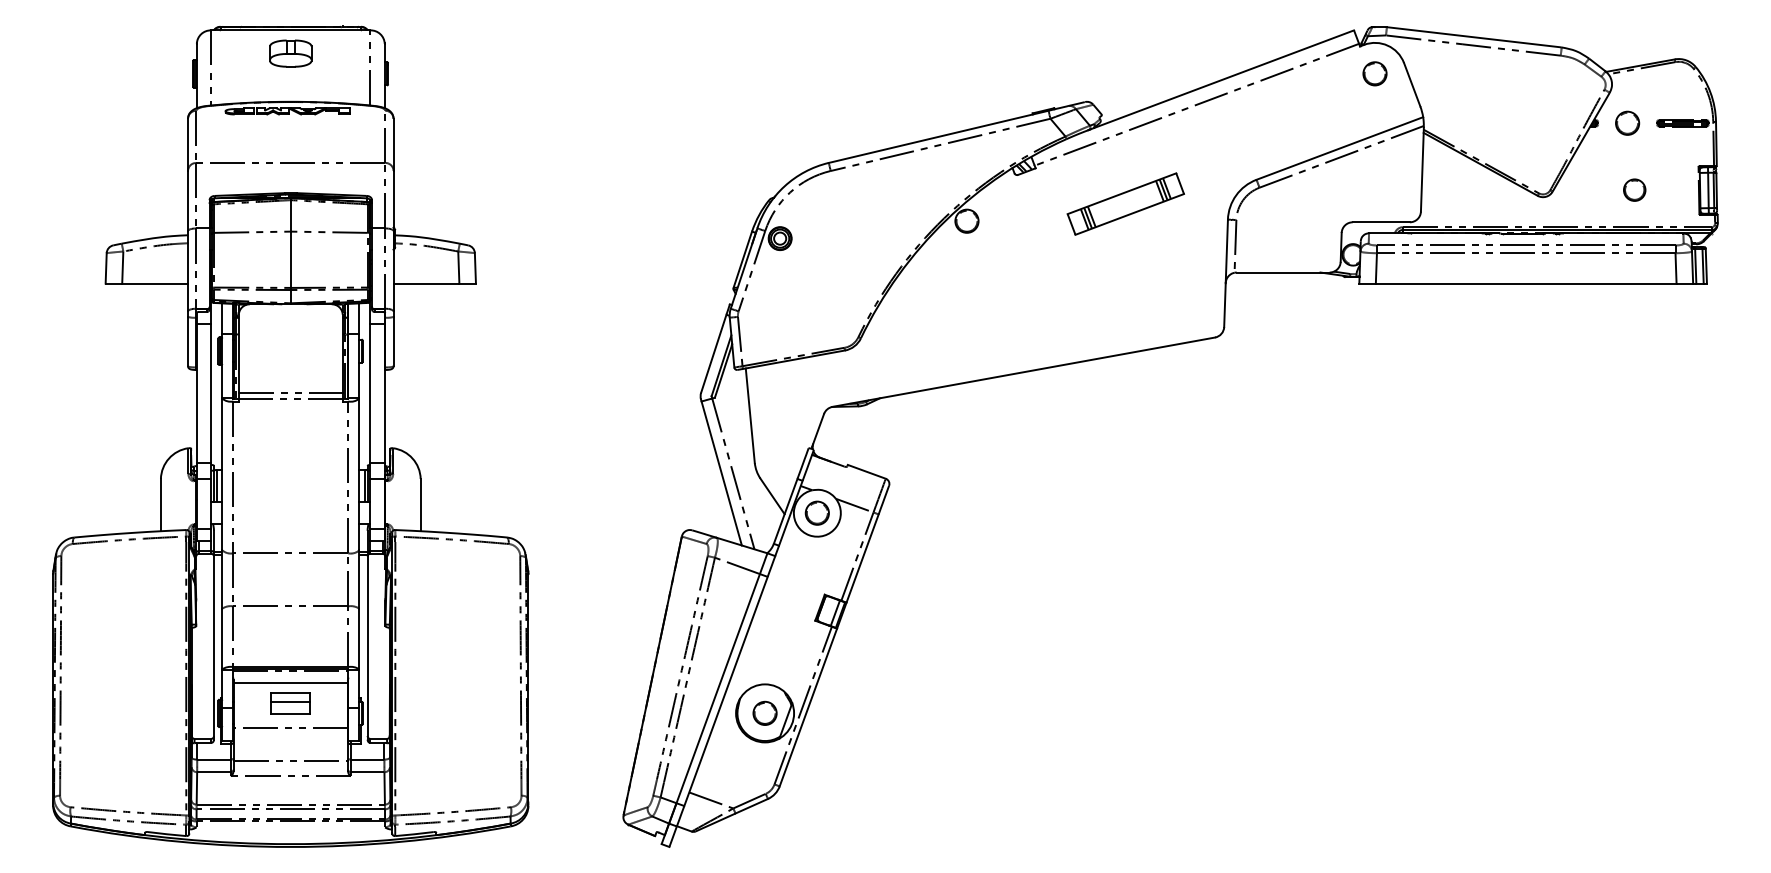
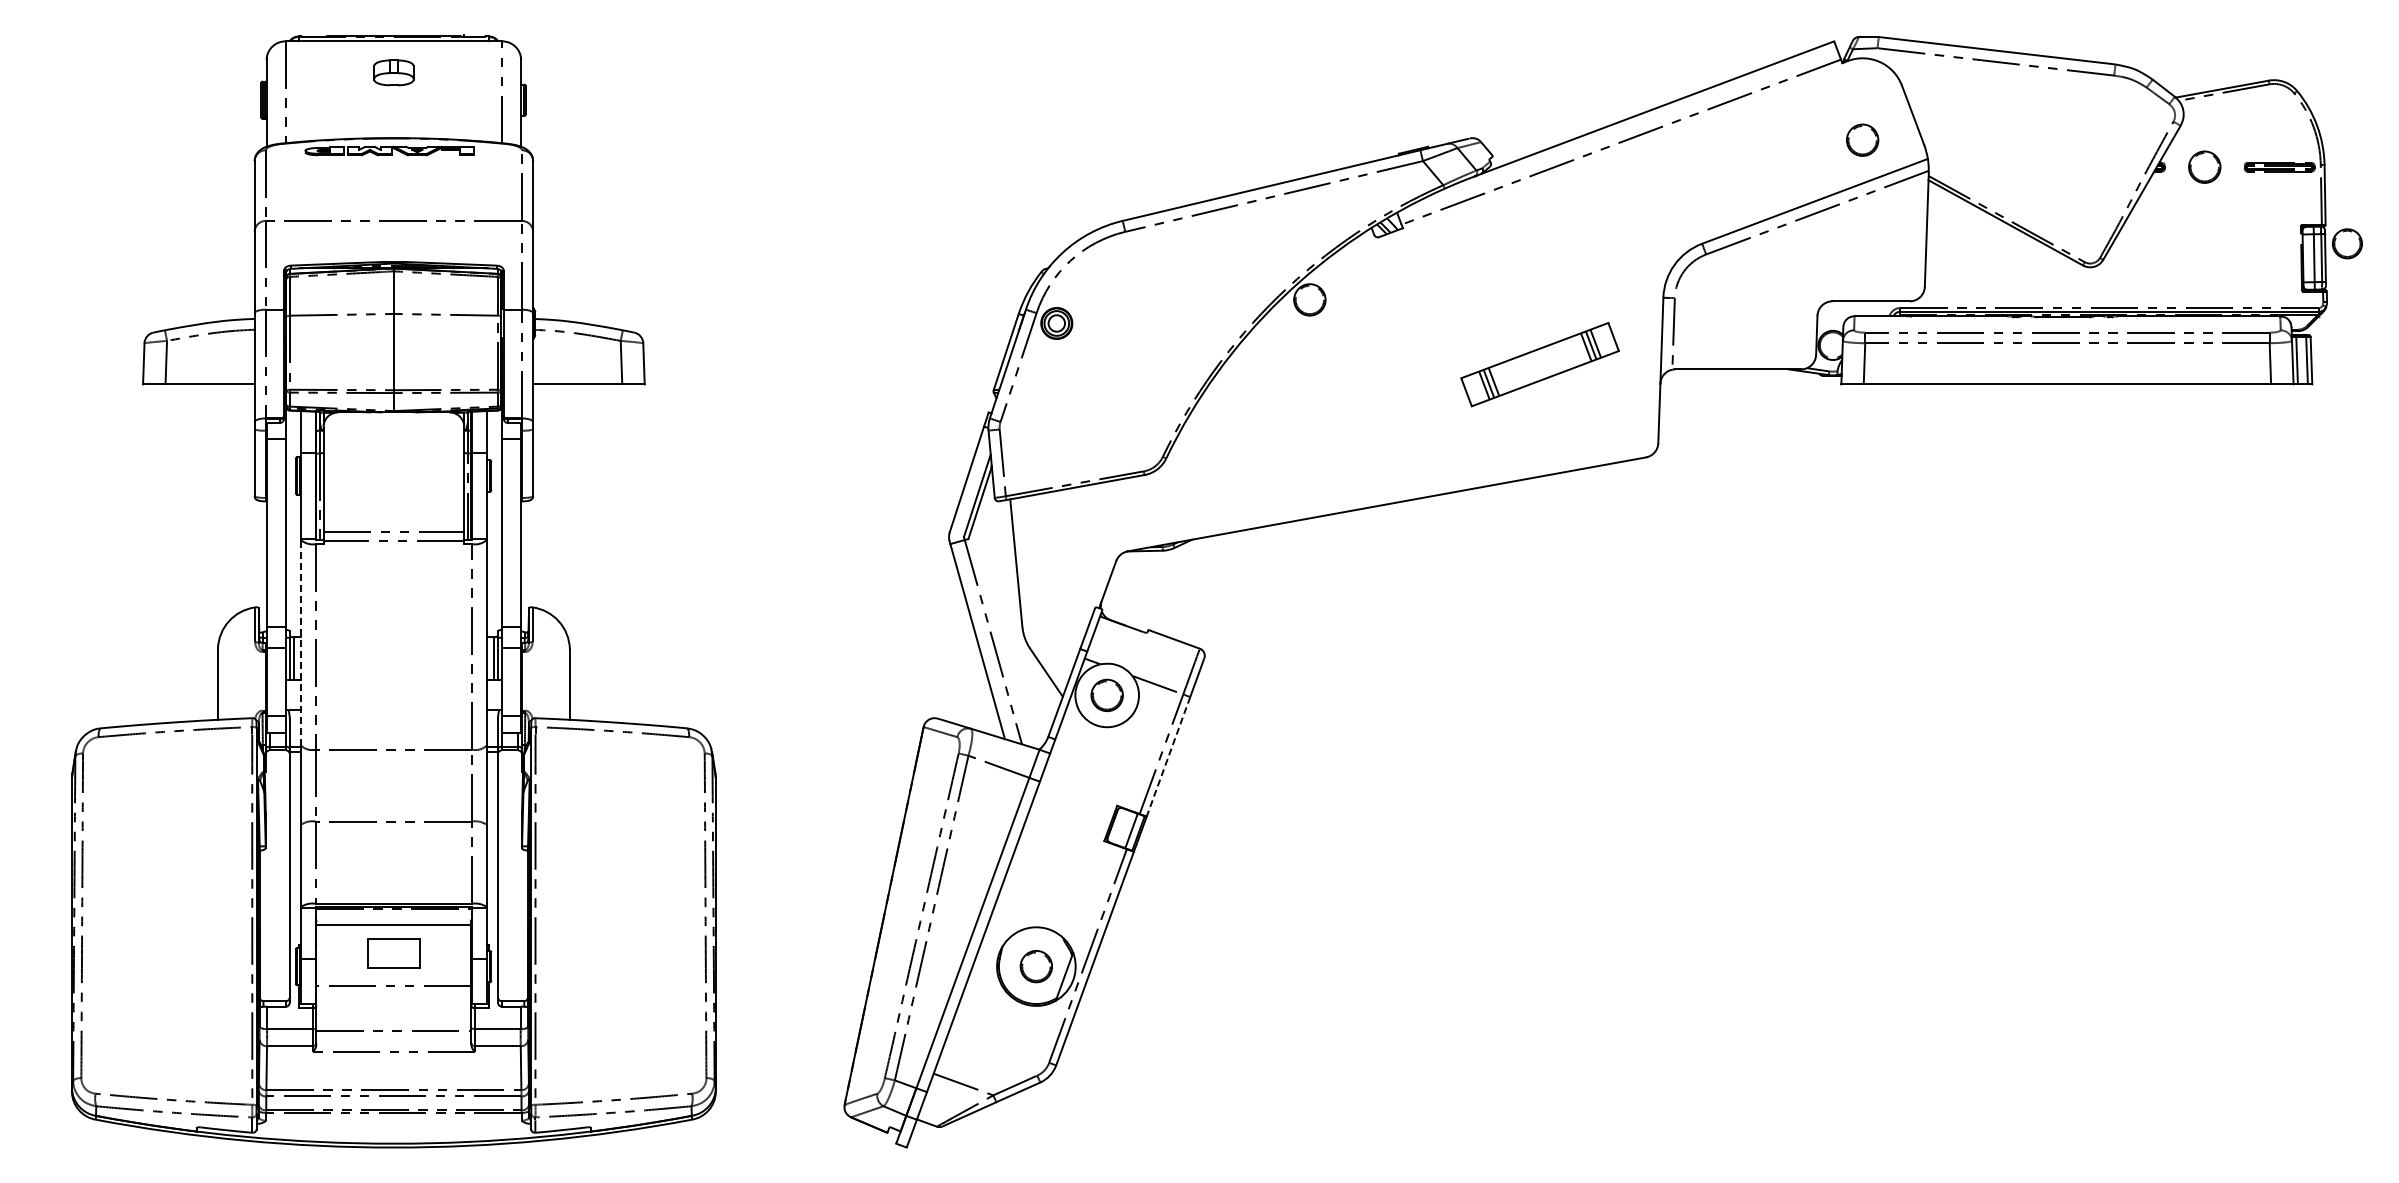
part: (290, 53) -> (393, 72), size x0.7
part: (1374, 73) -> (1862, 139), moved
circle: (1634, 189) -> (2347, 243), moved
part: (1125, 203) -> (1539, 364), moved
line: (222, 474) -> (301, 642), solid -> dashed
line: (862, 558) -> (1168, 756), solid -> dashed
line: (290, 702) -> (393, 951), removed

